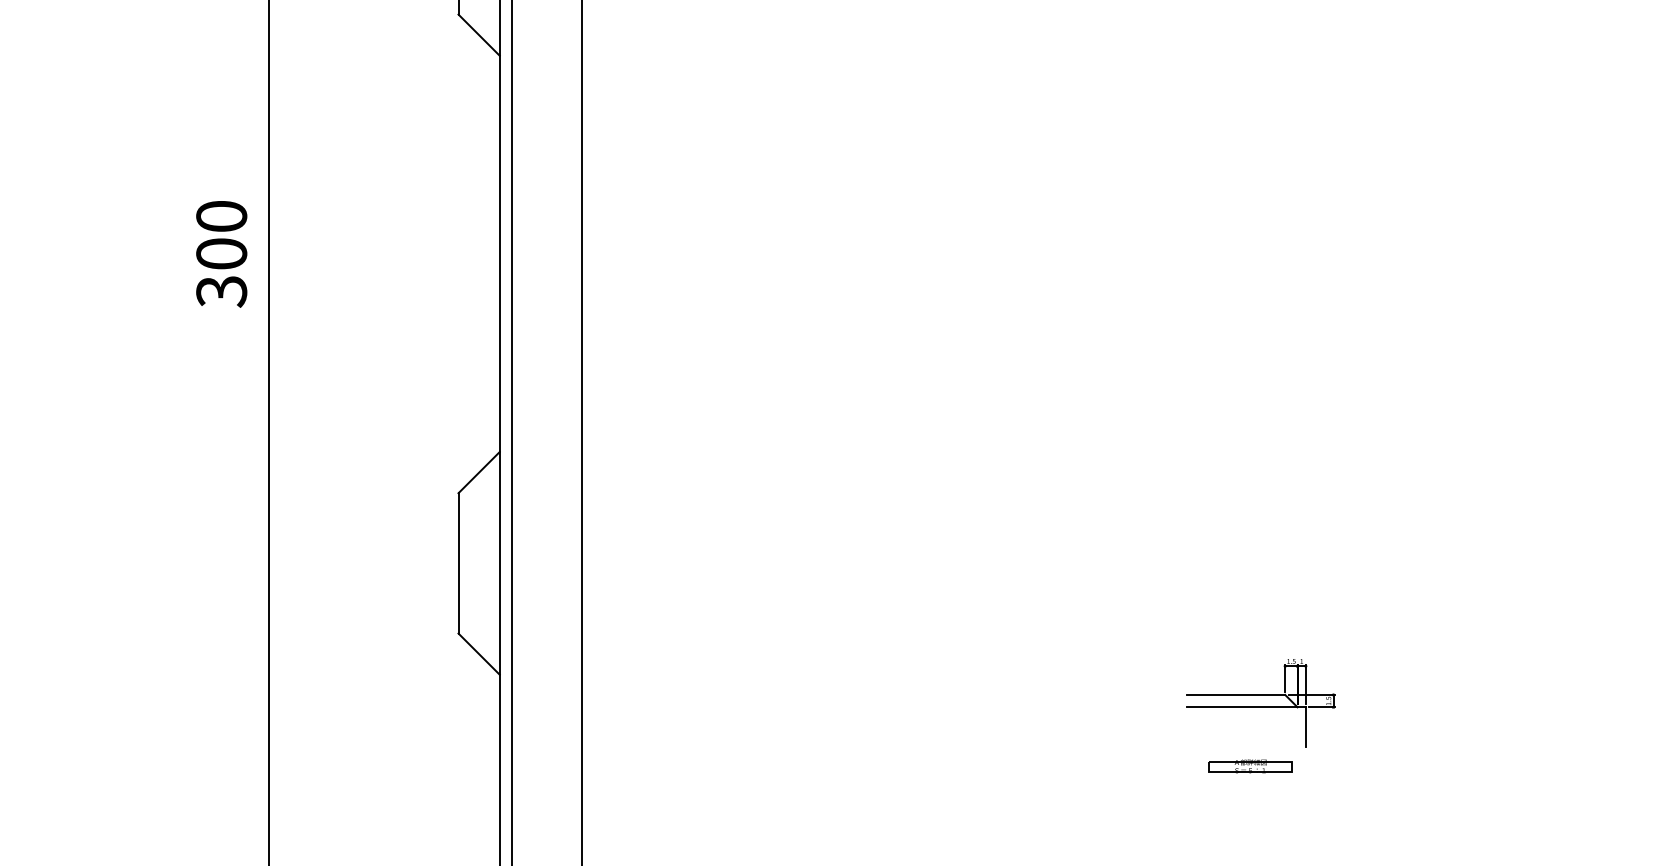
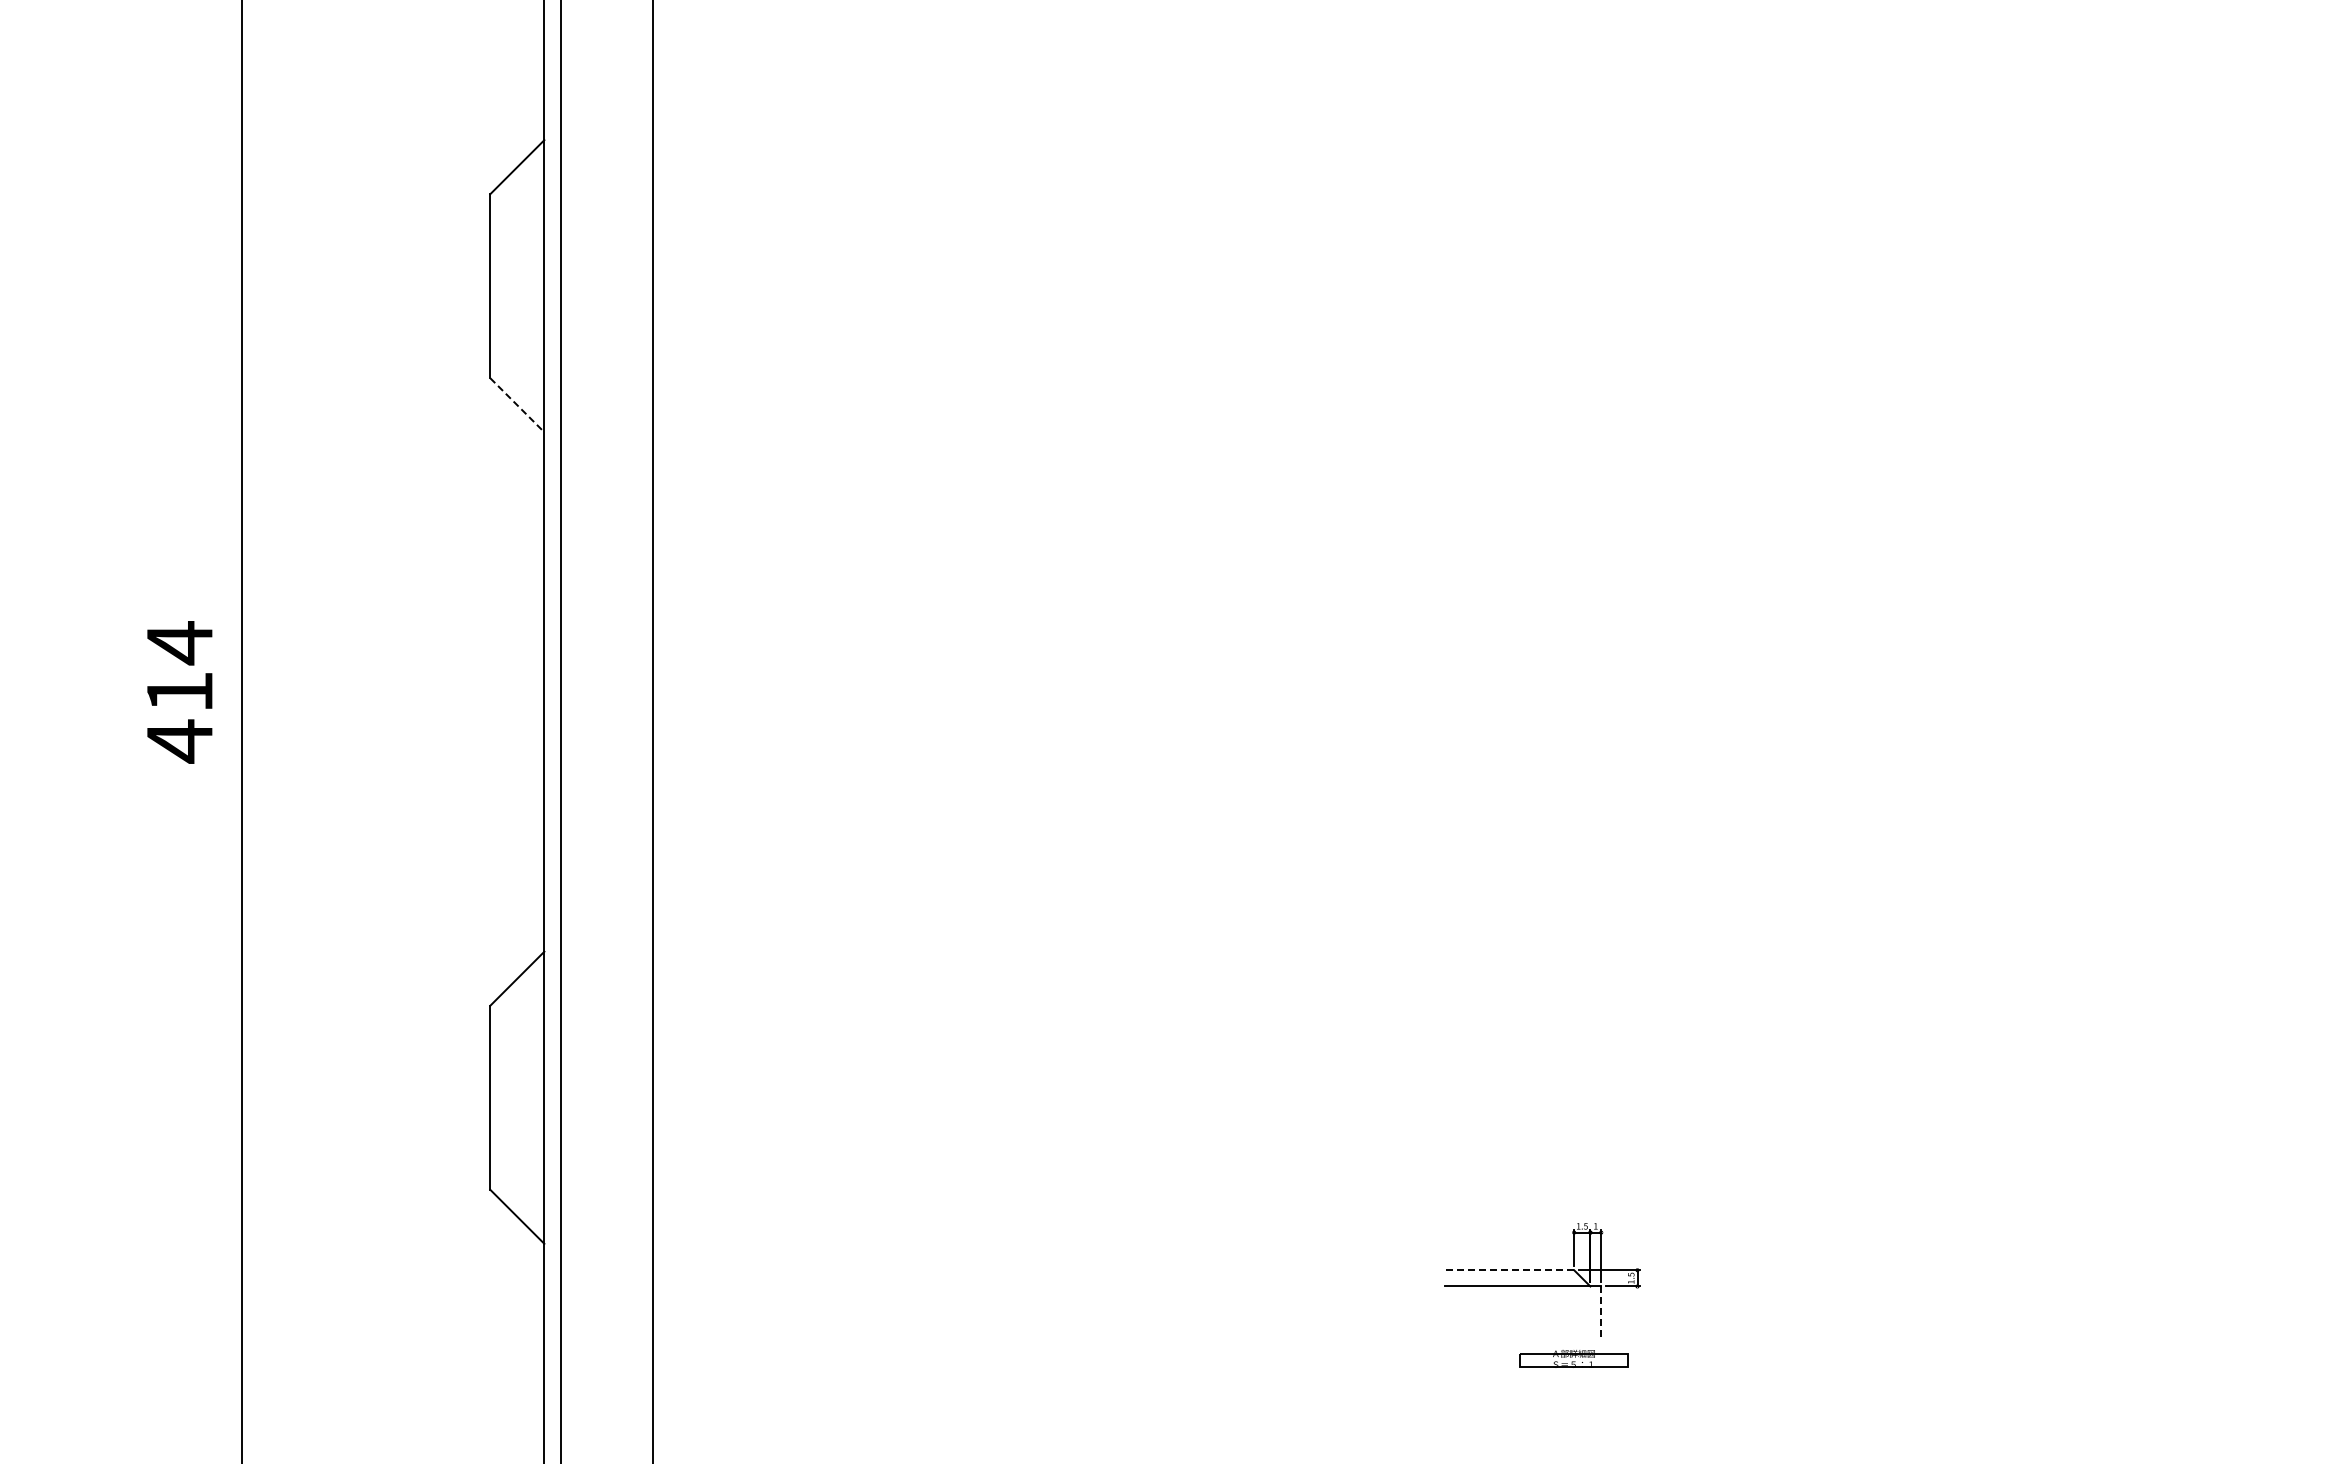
line: (479, 35) -> (517, 405), solid -> dashed
text: (221, 254) -> (179, 692), 300 -> 414
line: (1235, 695) -> (1509, 1270), solid -> dashed
line: (1306, 727) -> (1601, 1313), solid -> dashed
part: (1250, 766) -> (1573, 1358), moved

